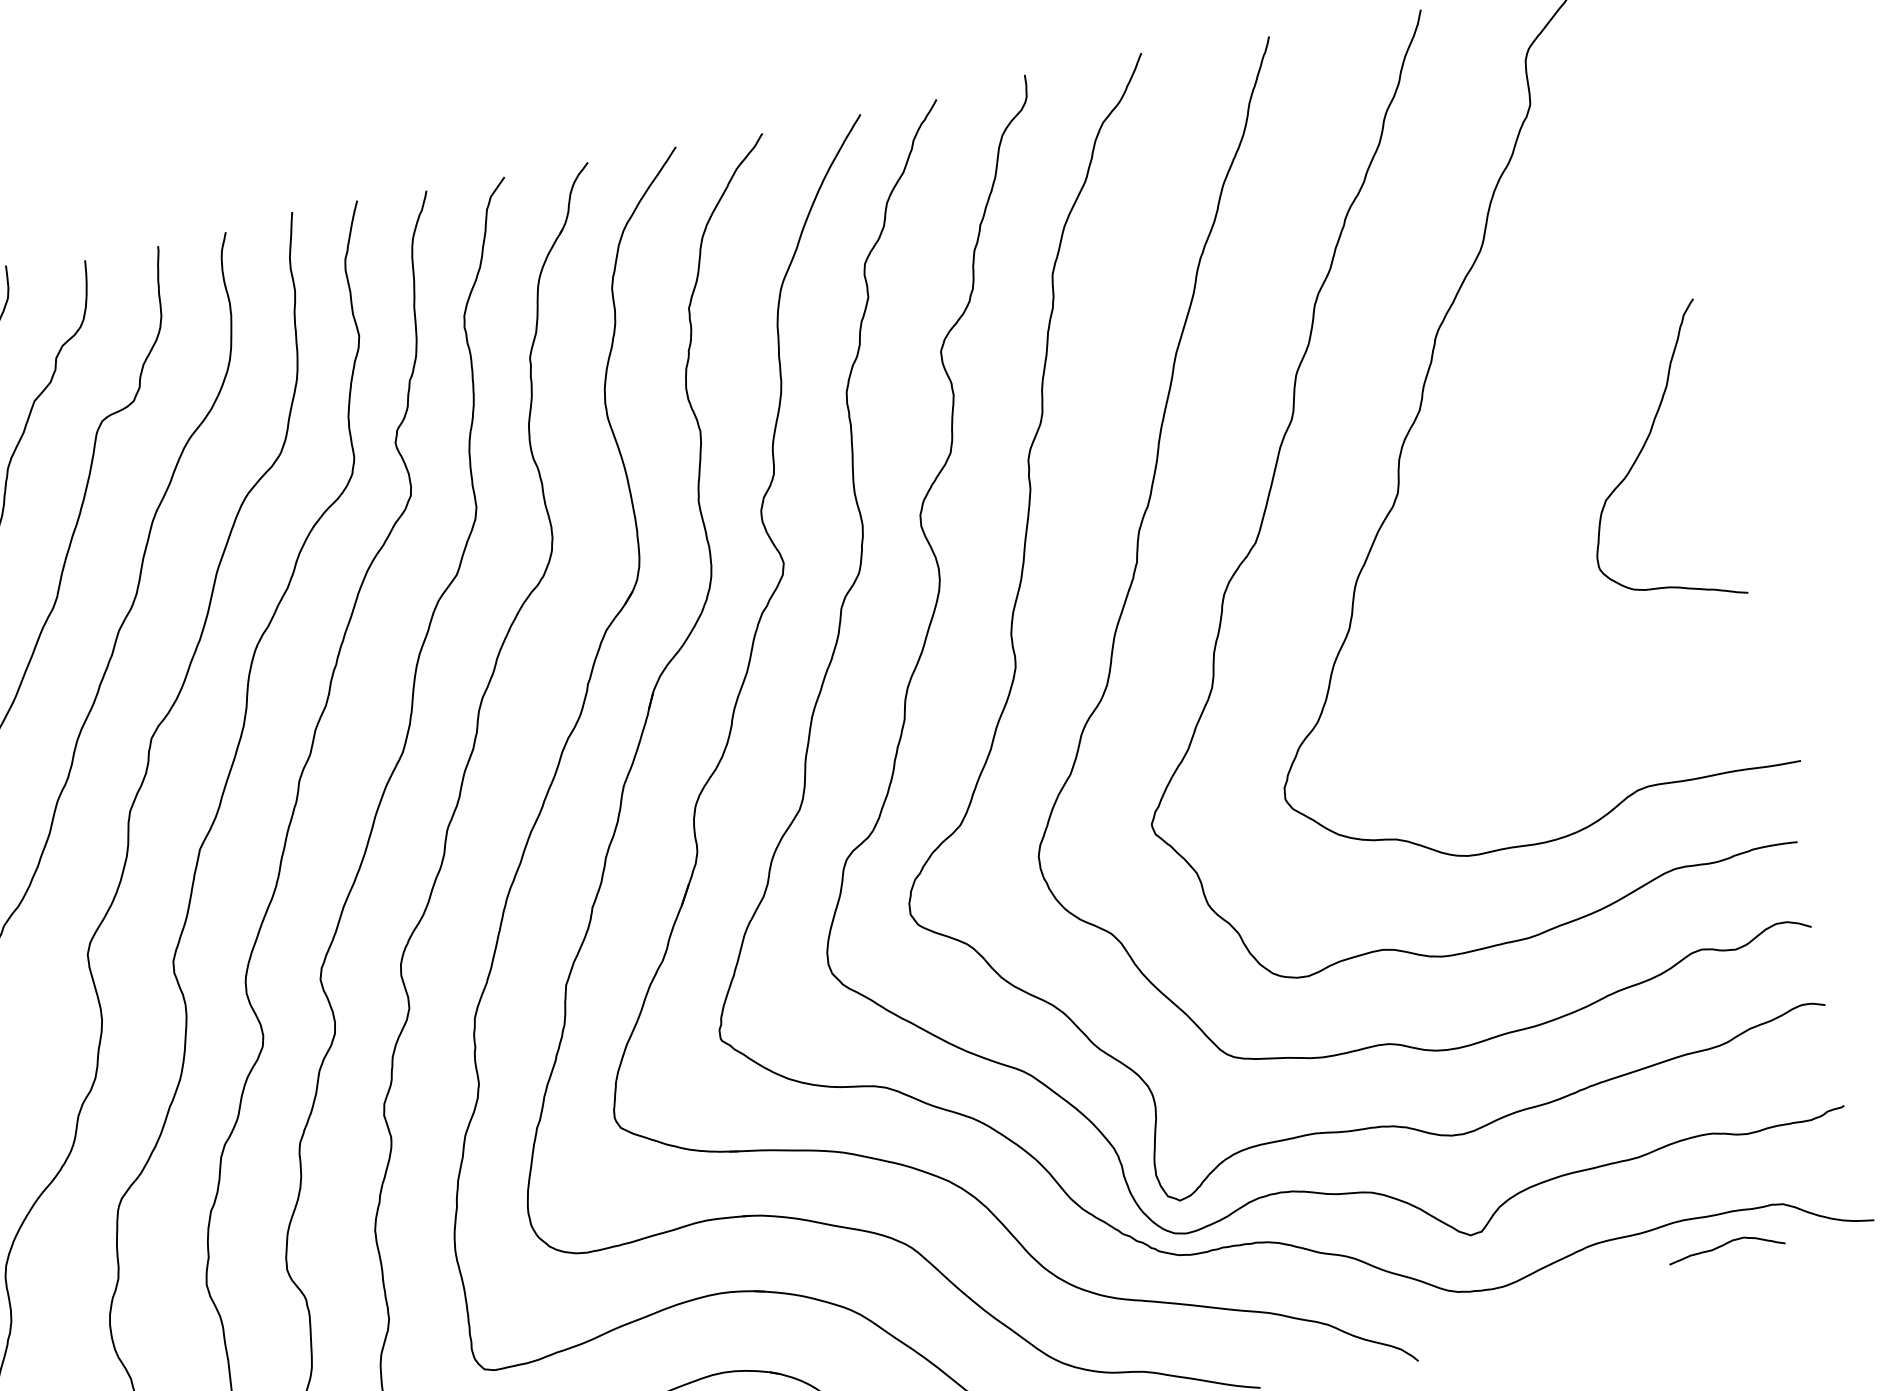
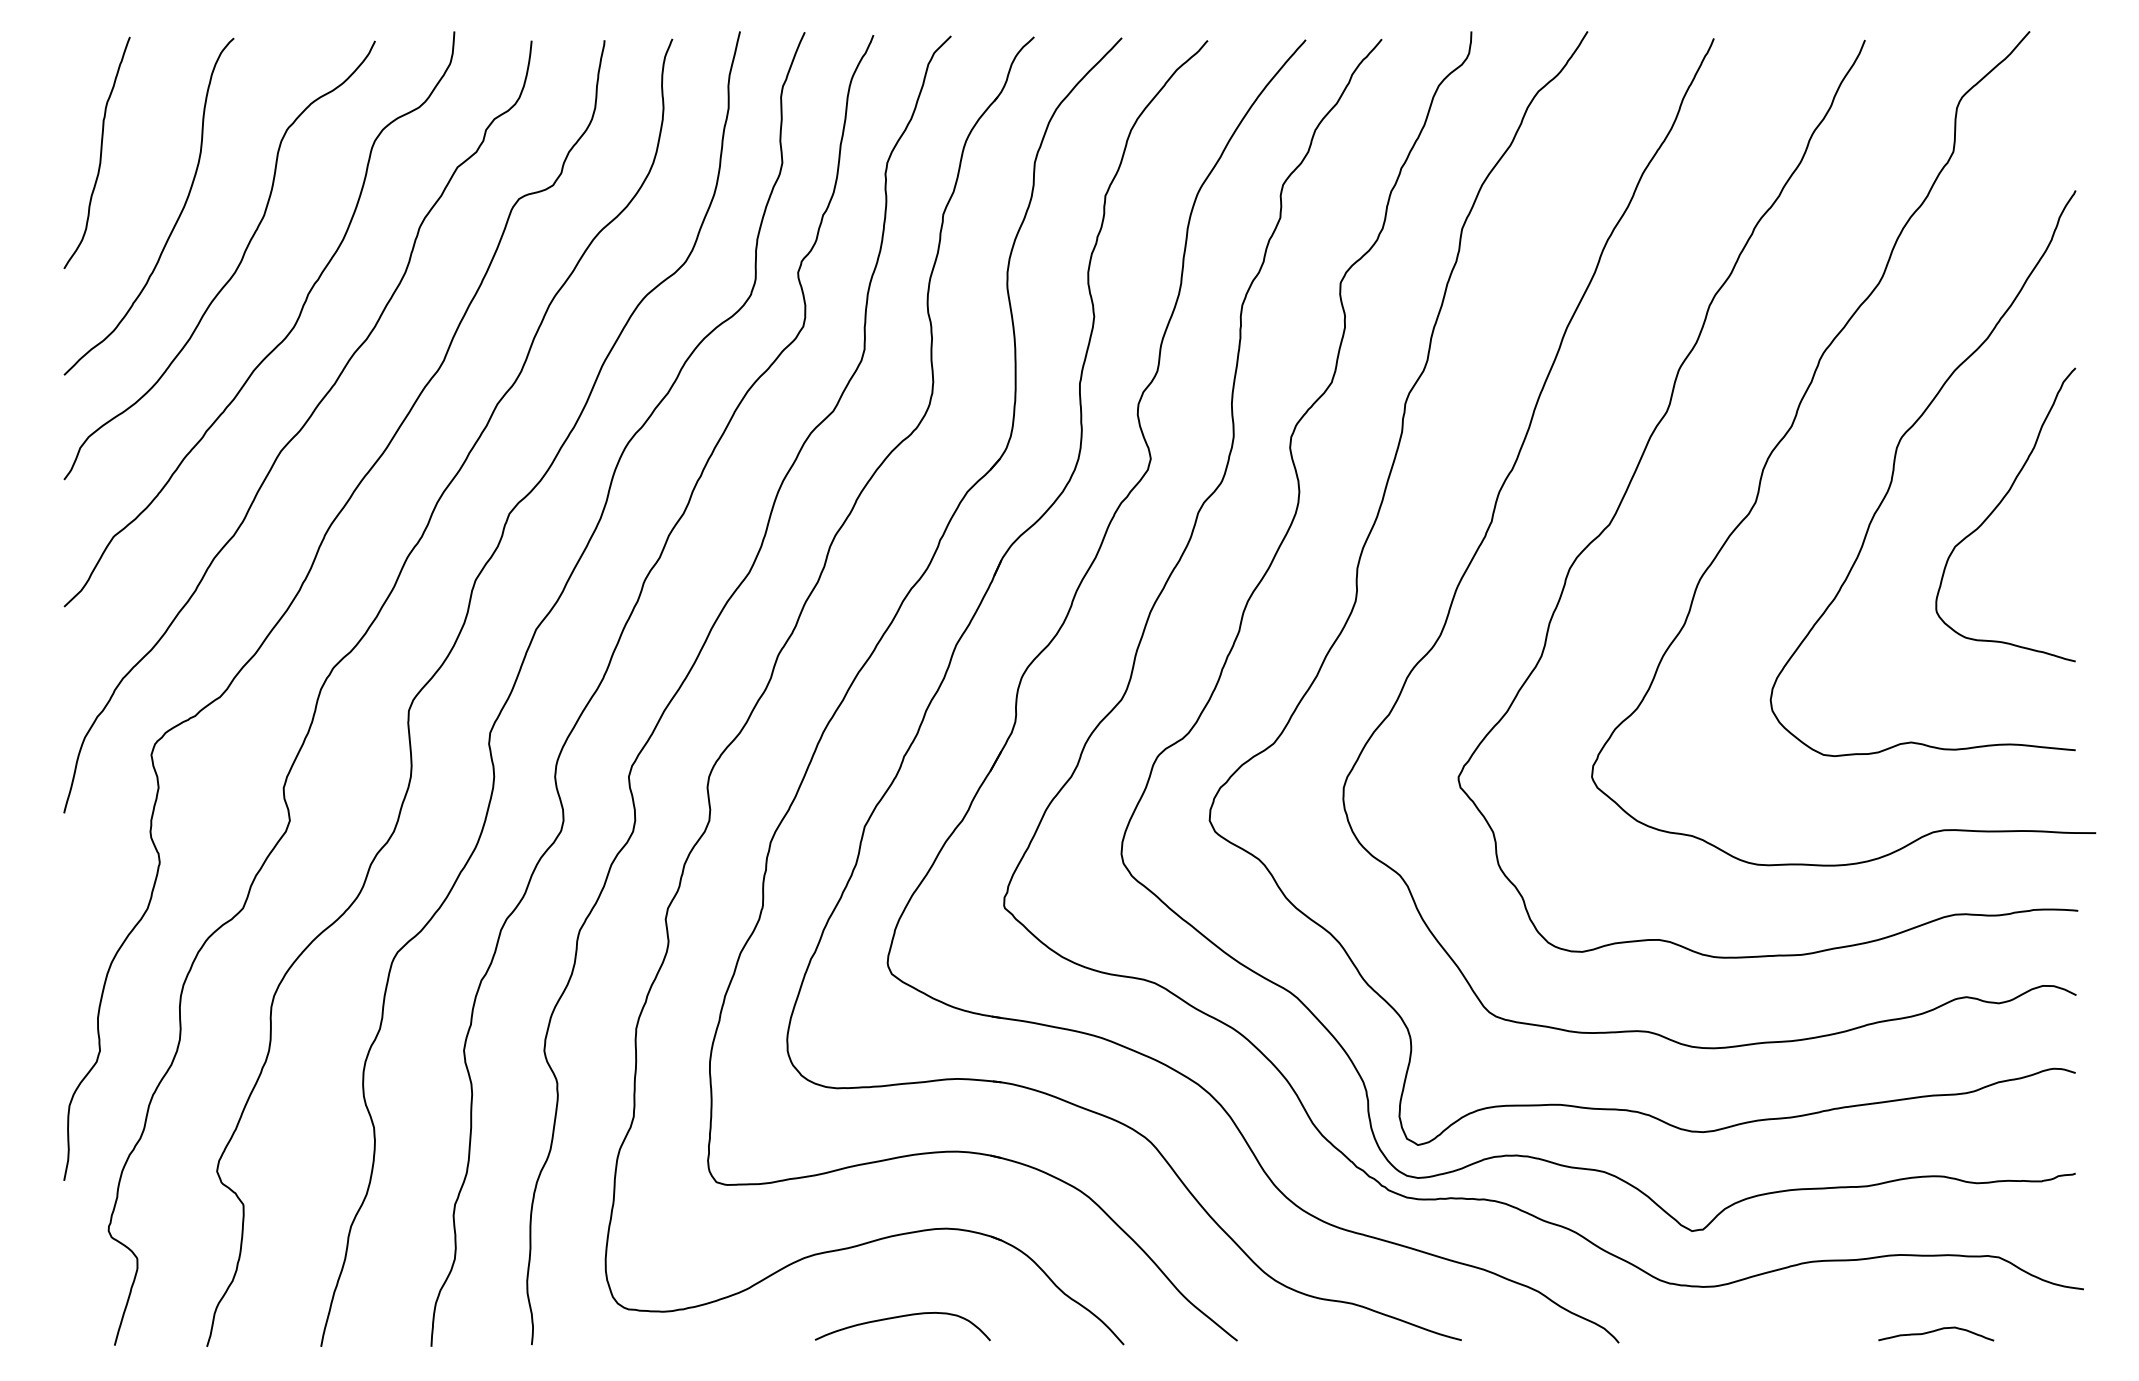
curve: (1531, 436) -> (1894, 471), added
curve: (1726, 1245) -> (1936, 1331), moved

